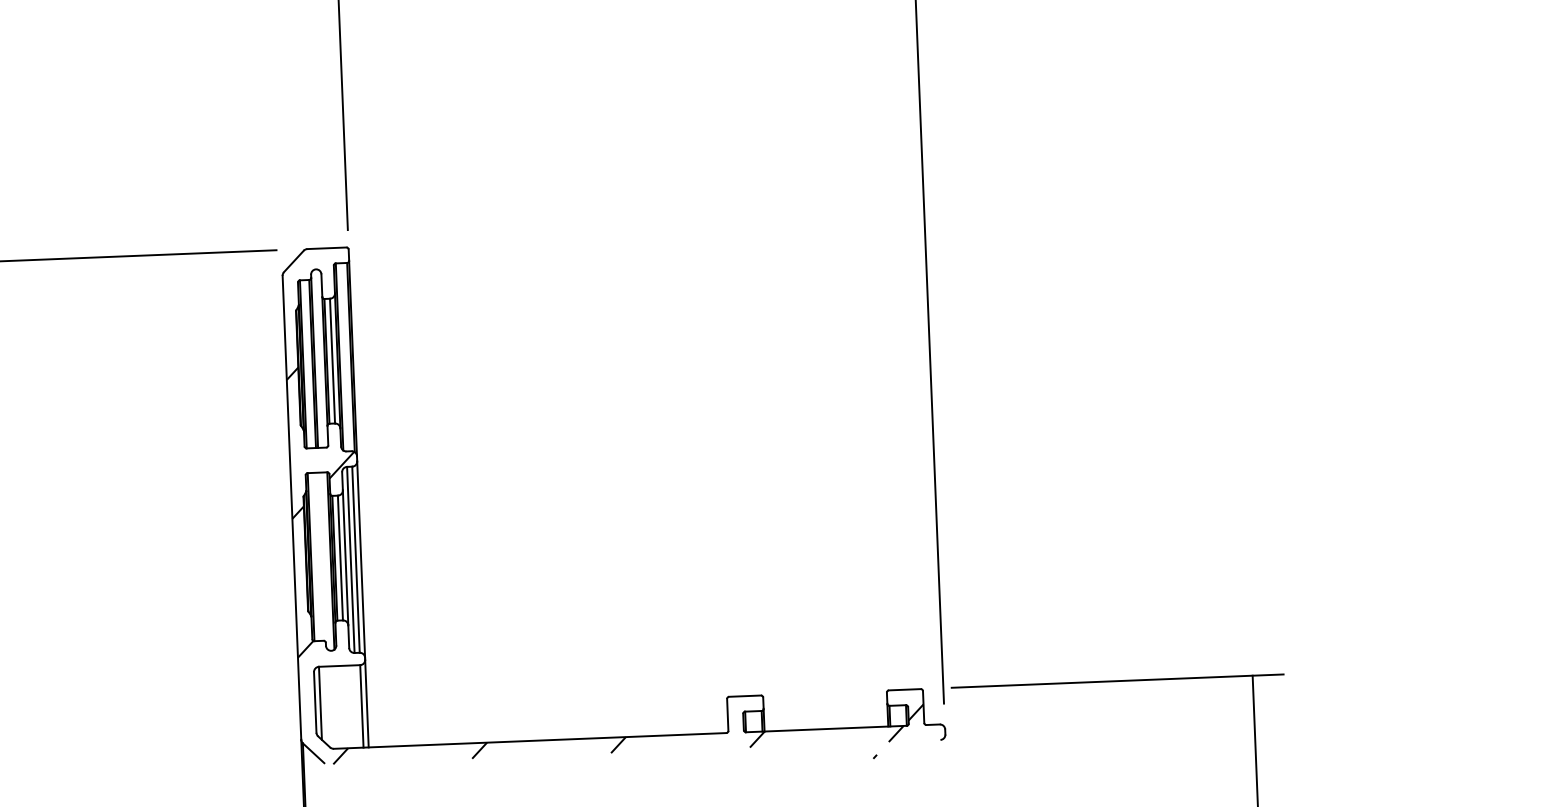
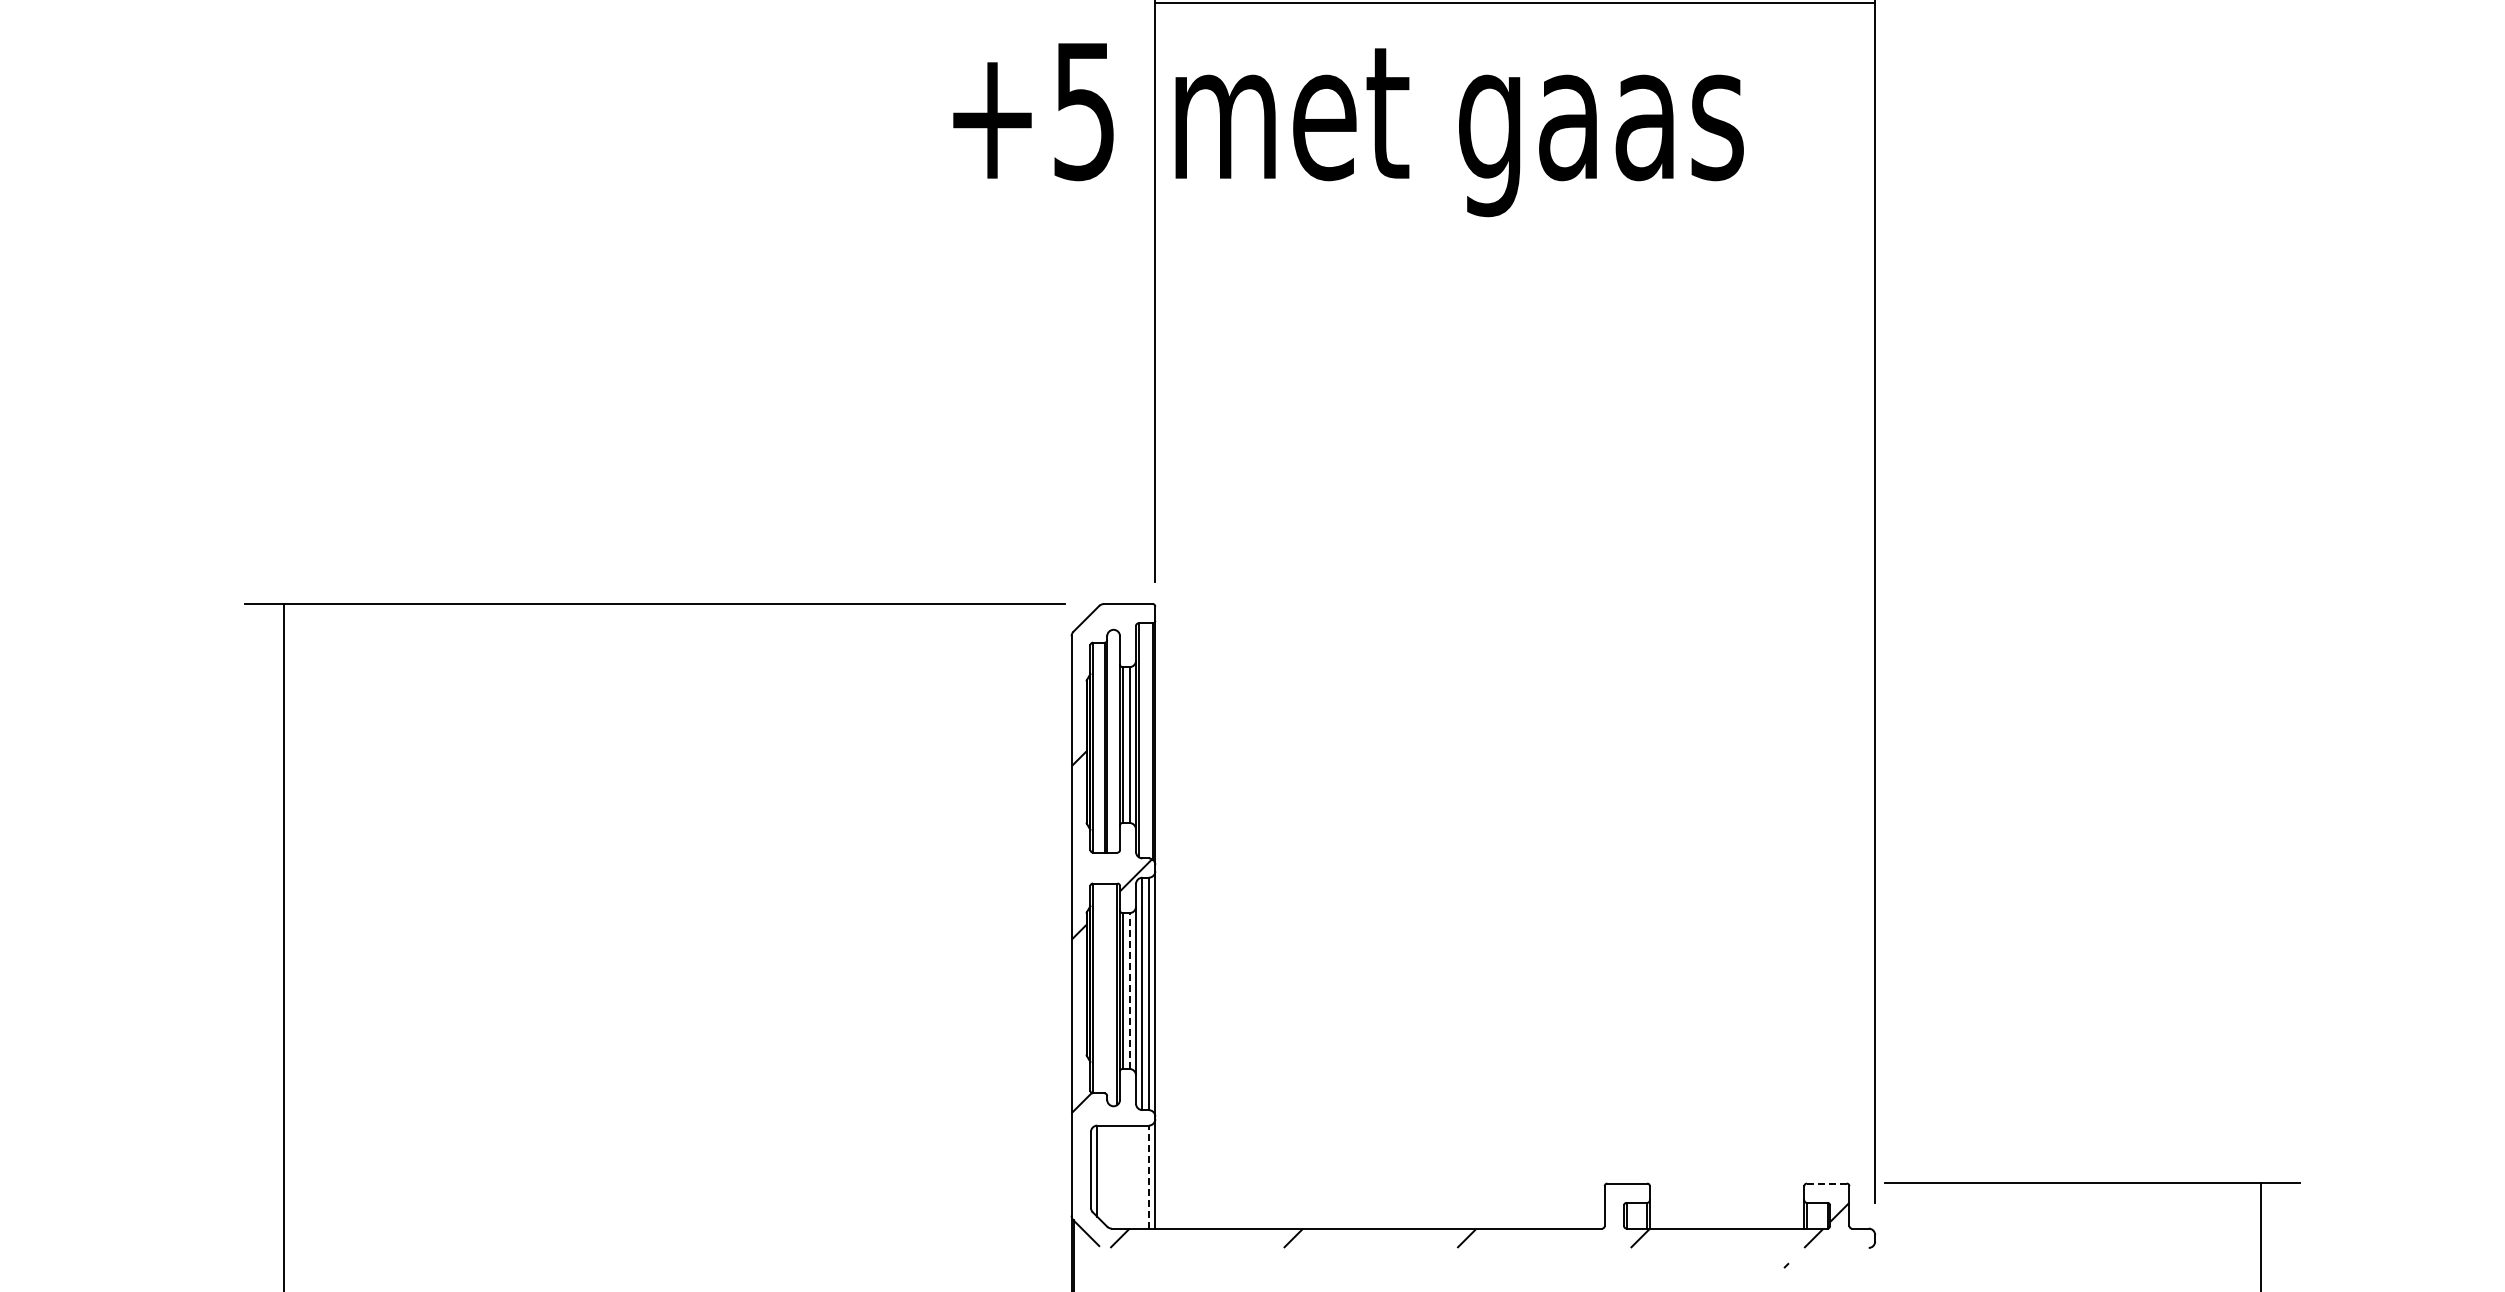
line: (340, 558) -> (1129, 991), solid -> dashed
line: (904, 689) -> (1826, 1183), solid -> dashed
line: (361, 706) -> (1148, 1177), solid -> dashed

